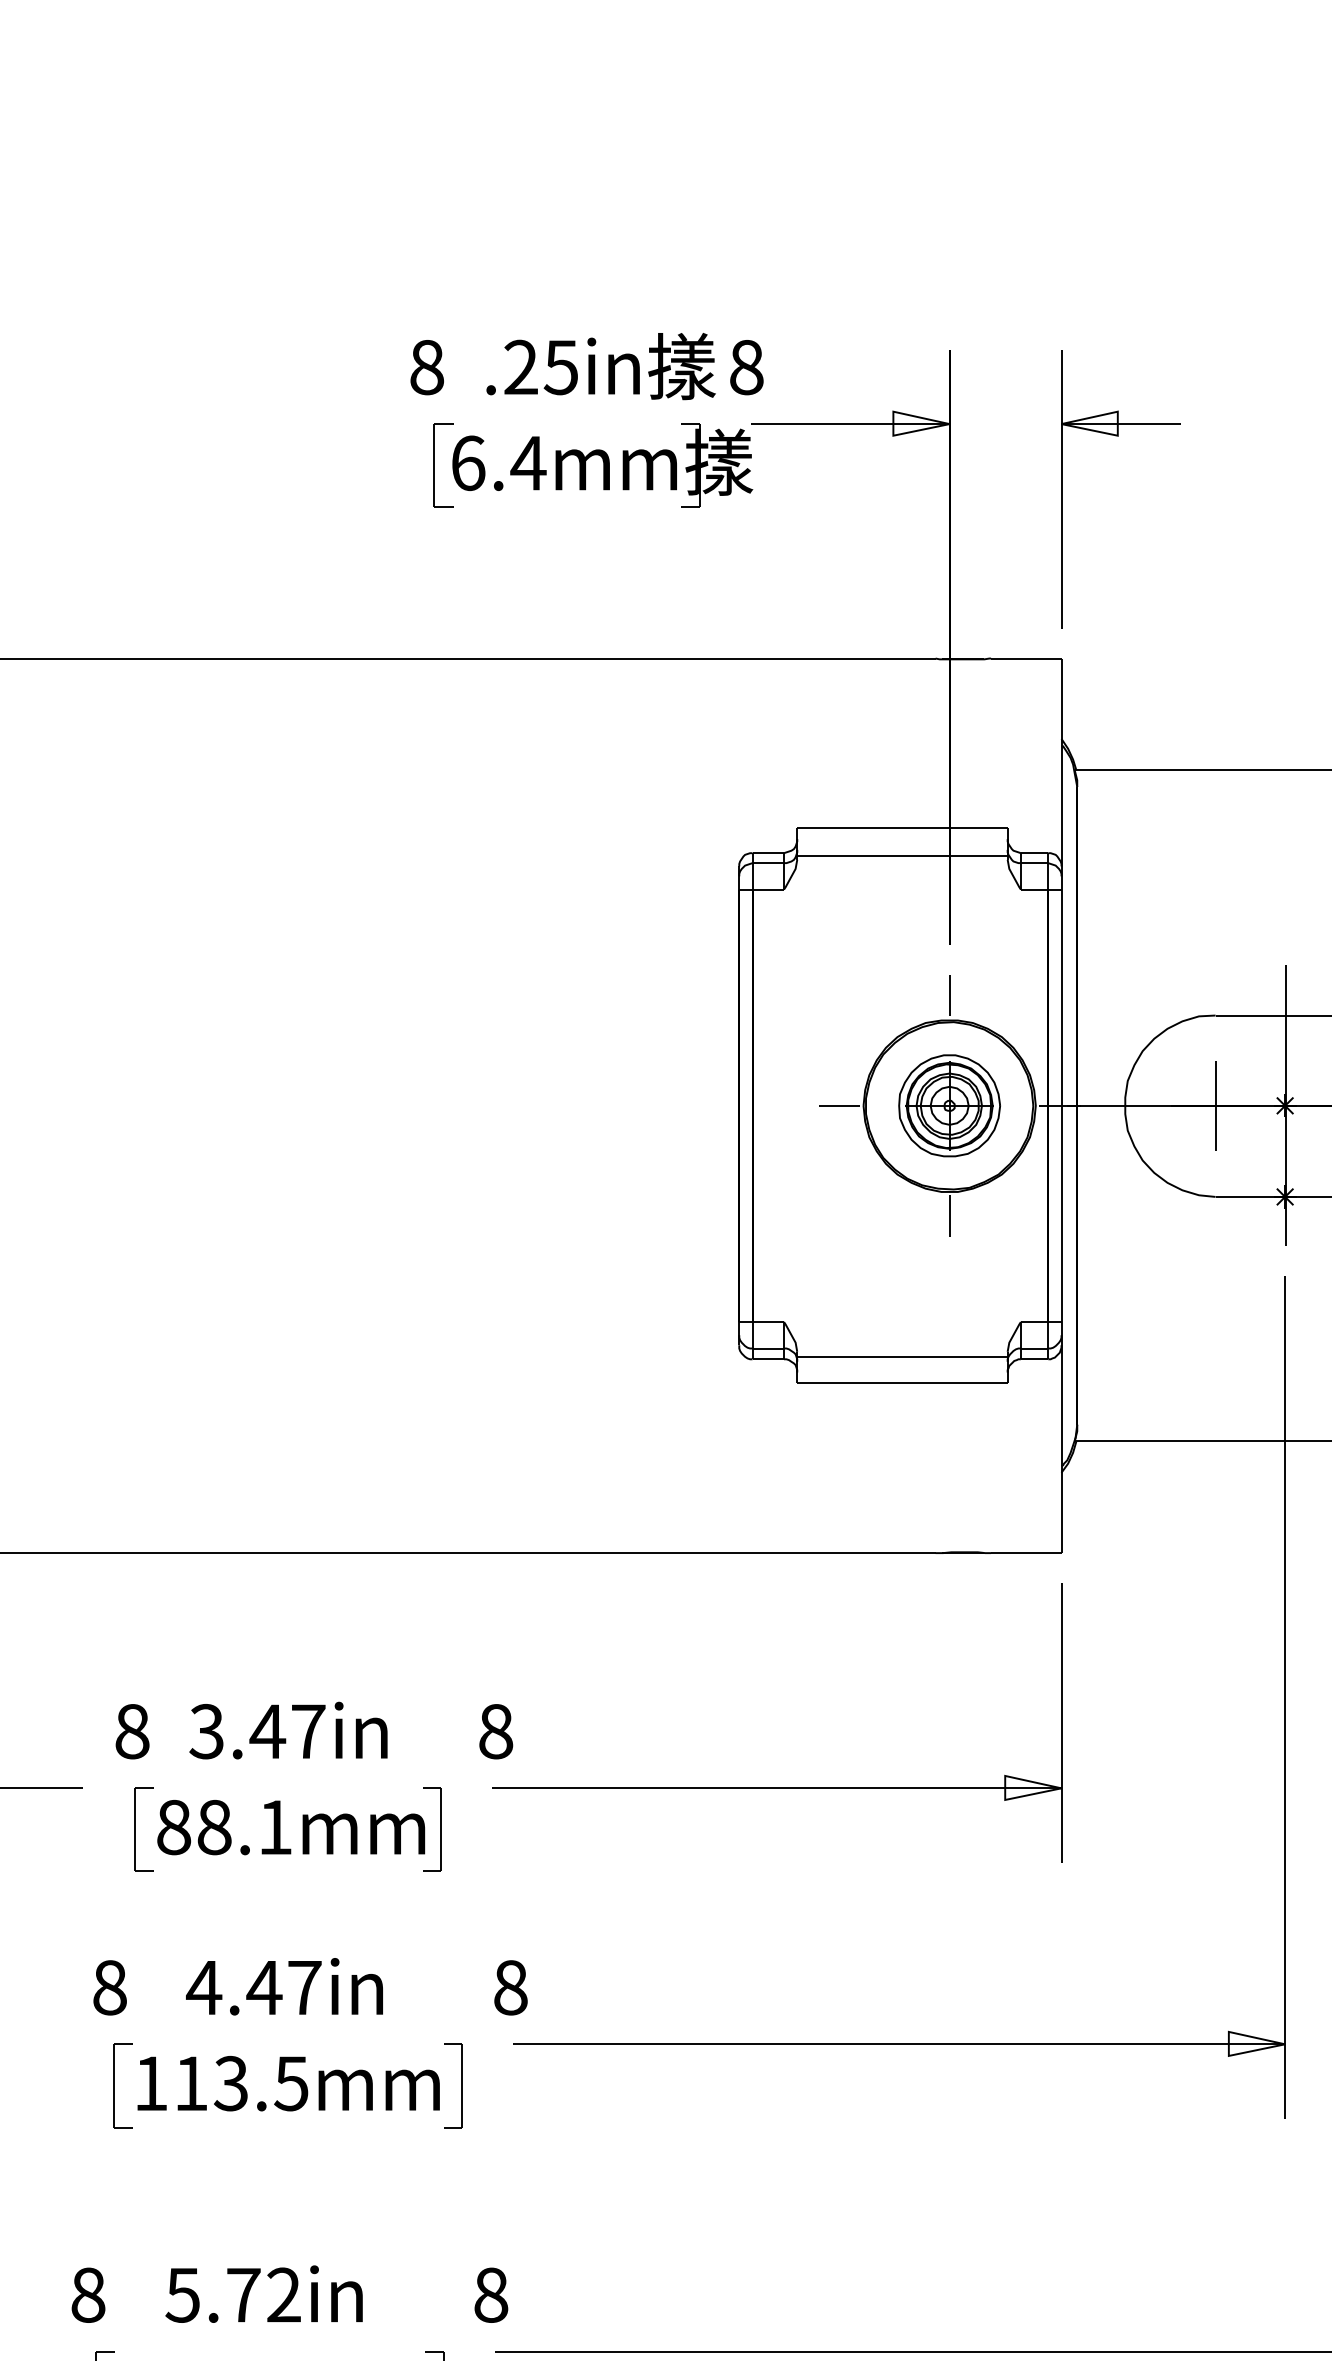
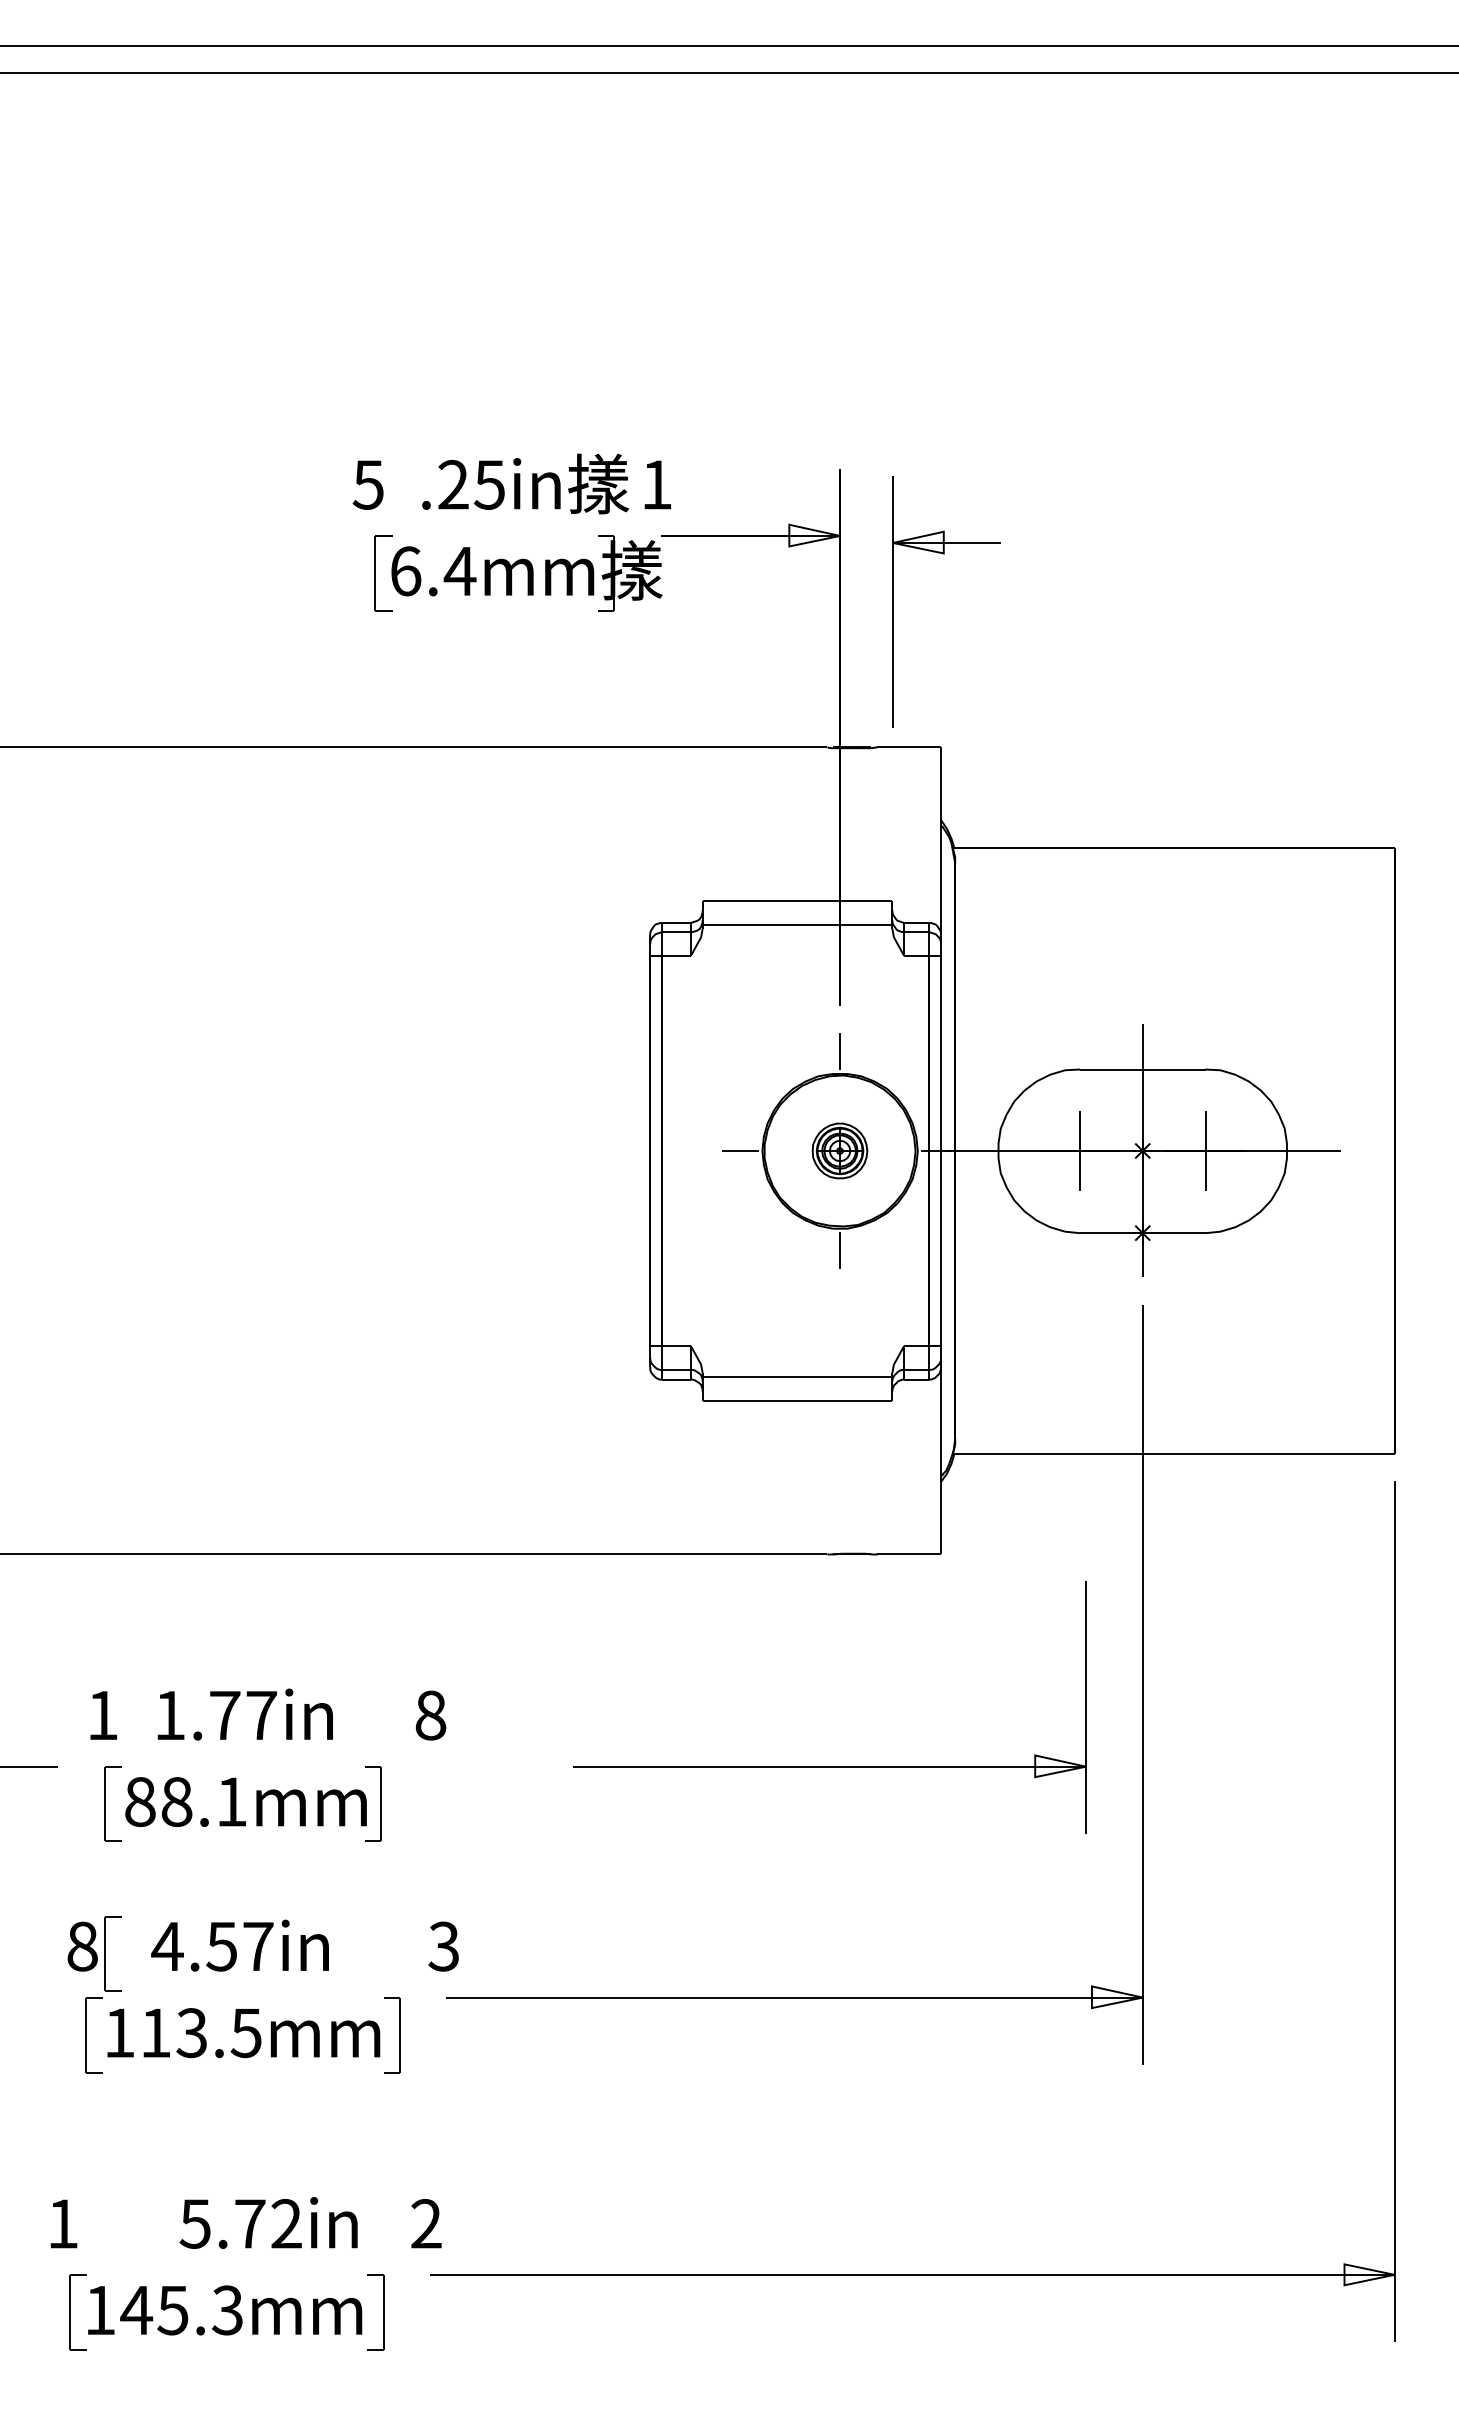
text: (425, 367) -> (367, 484), 8 -> 5
text: (747, 367) -> (657, 484), 8 -> 1
part: (1118, 436) -> (944, 554), moved
part: (949, 1105) -> (839, 1150), size x0.6
text: (132, 1731) -> (102, 1715), 8 -> 1
text: (237, 1731) -> (197, 1715), 3.47in -> 1.77in
part: (777, 1788) -> (829, 1766), moved
text: (263, 1987) -> (221, 1946), 4.47in -> 4.57in
text: (510, 1987) -> (443, 1946), 8 -> 3
part: (135, 1995) -> (105, 1953), added
text: (263, 2293) -> (268, 2222), moved
text: (88, 2294) -> (63, 2223), 8 -> 1
text: (491, 2294) -> (426, 2223), 8 -> 2

